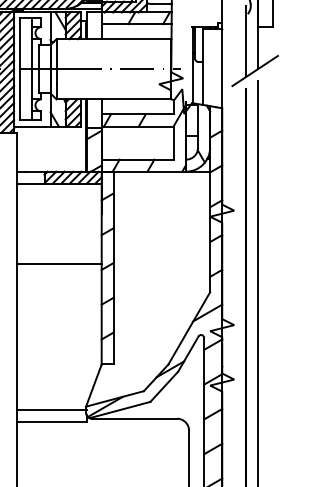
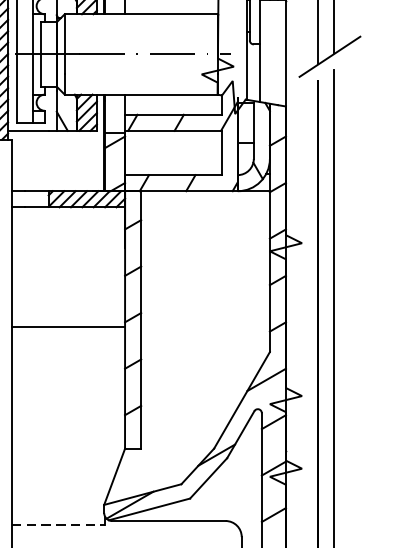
line: (59, 263) -> (68, 327), moved
line: (51, 409) -> (58, 508), removed
line: (51, 421) -> (58, 524), solid -> dashed

